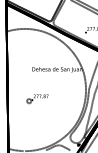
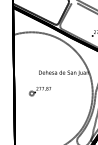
part: (37, 99) -> (40, 91), moved

